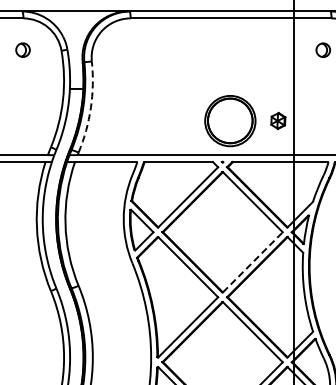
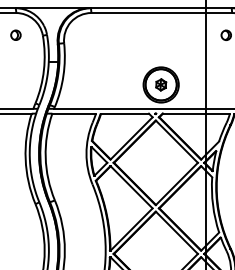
arc: (90, 107) -> (63, 75), dashed -> solid
part: (278, 120) -> (161, 84), moved
line: (253, 261) -> (177, 183), dashed -> solid

